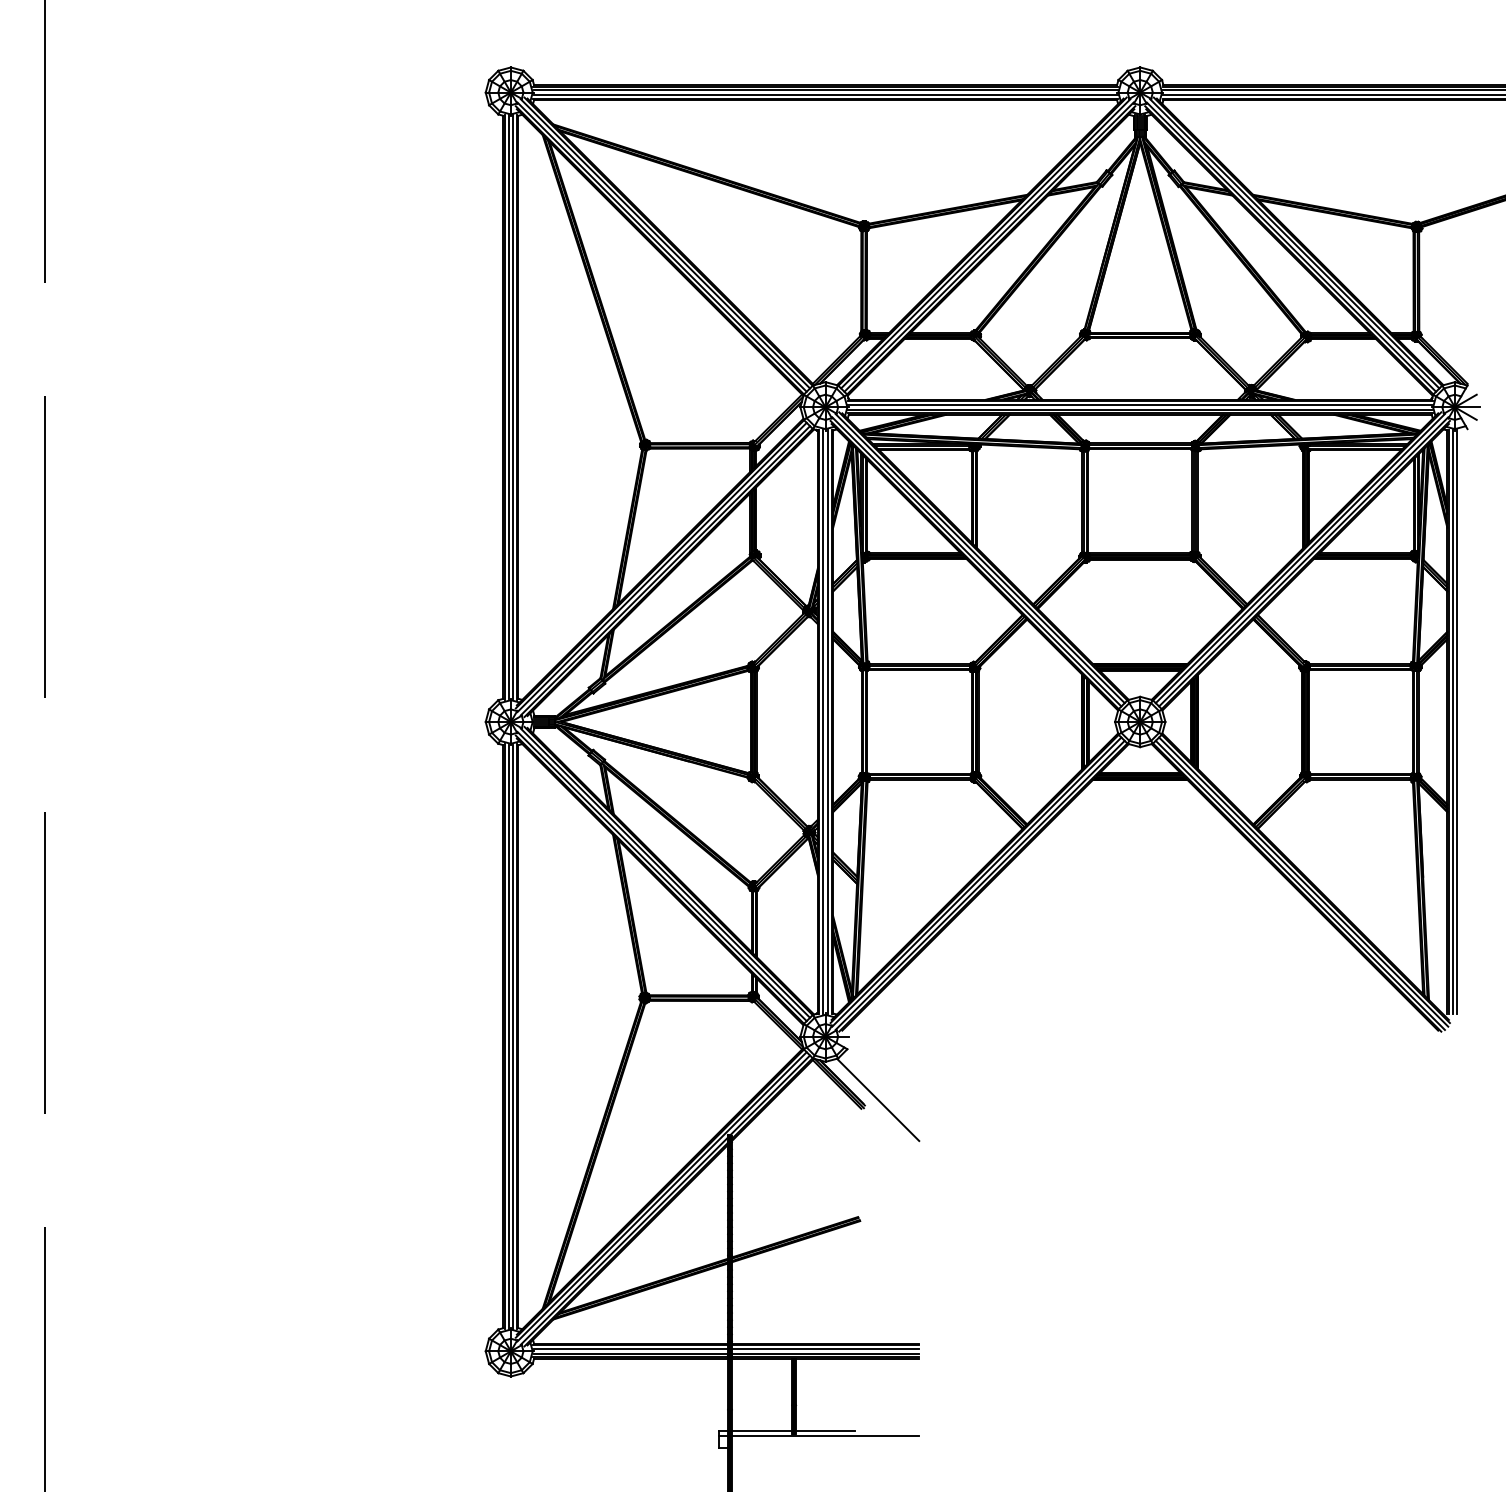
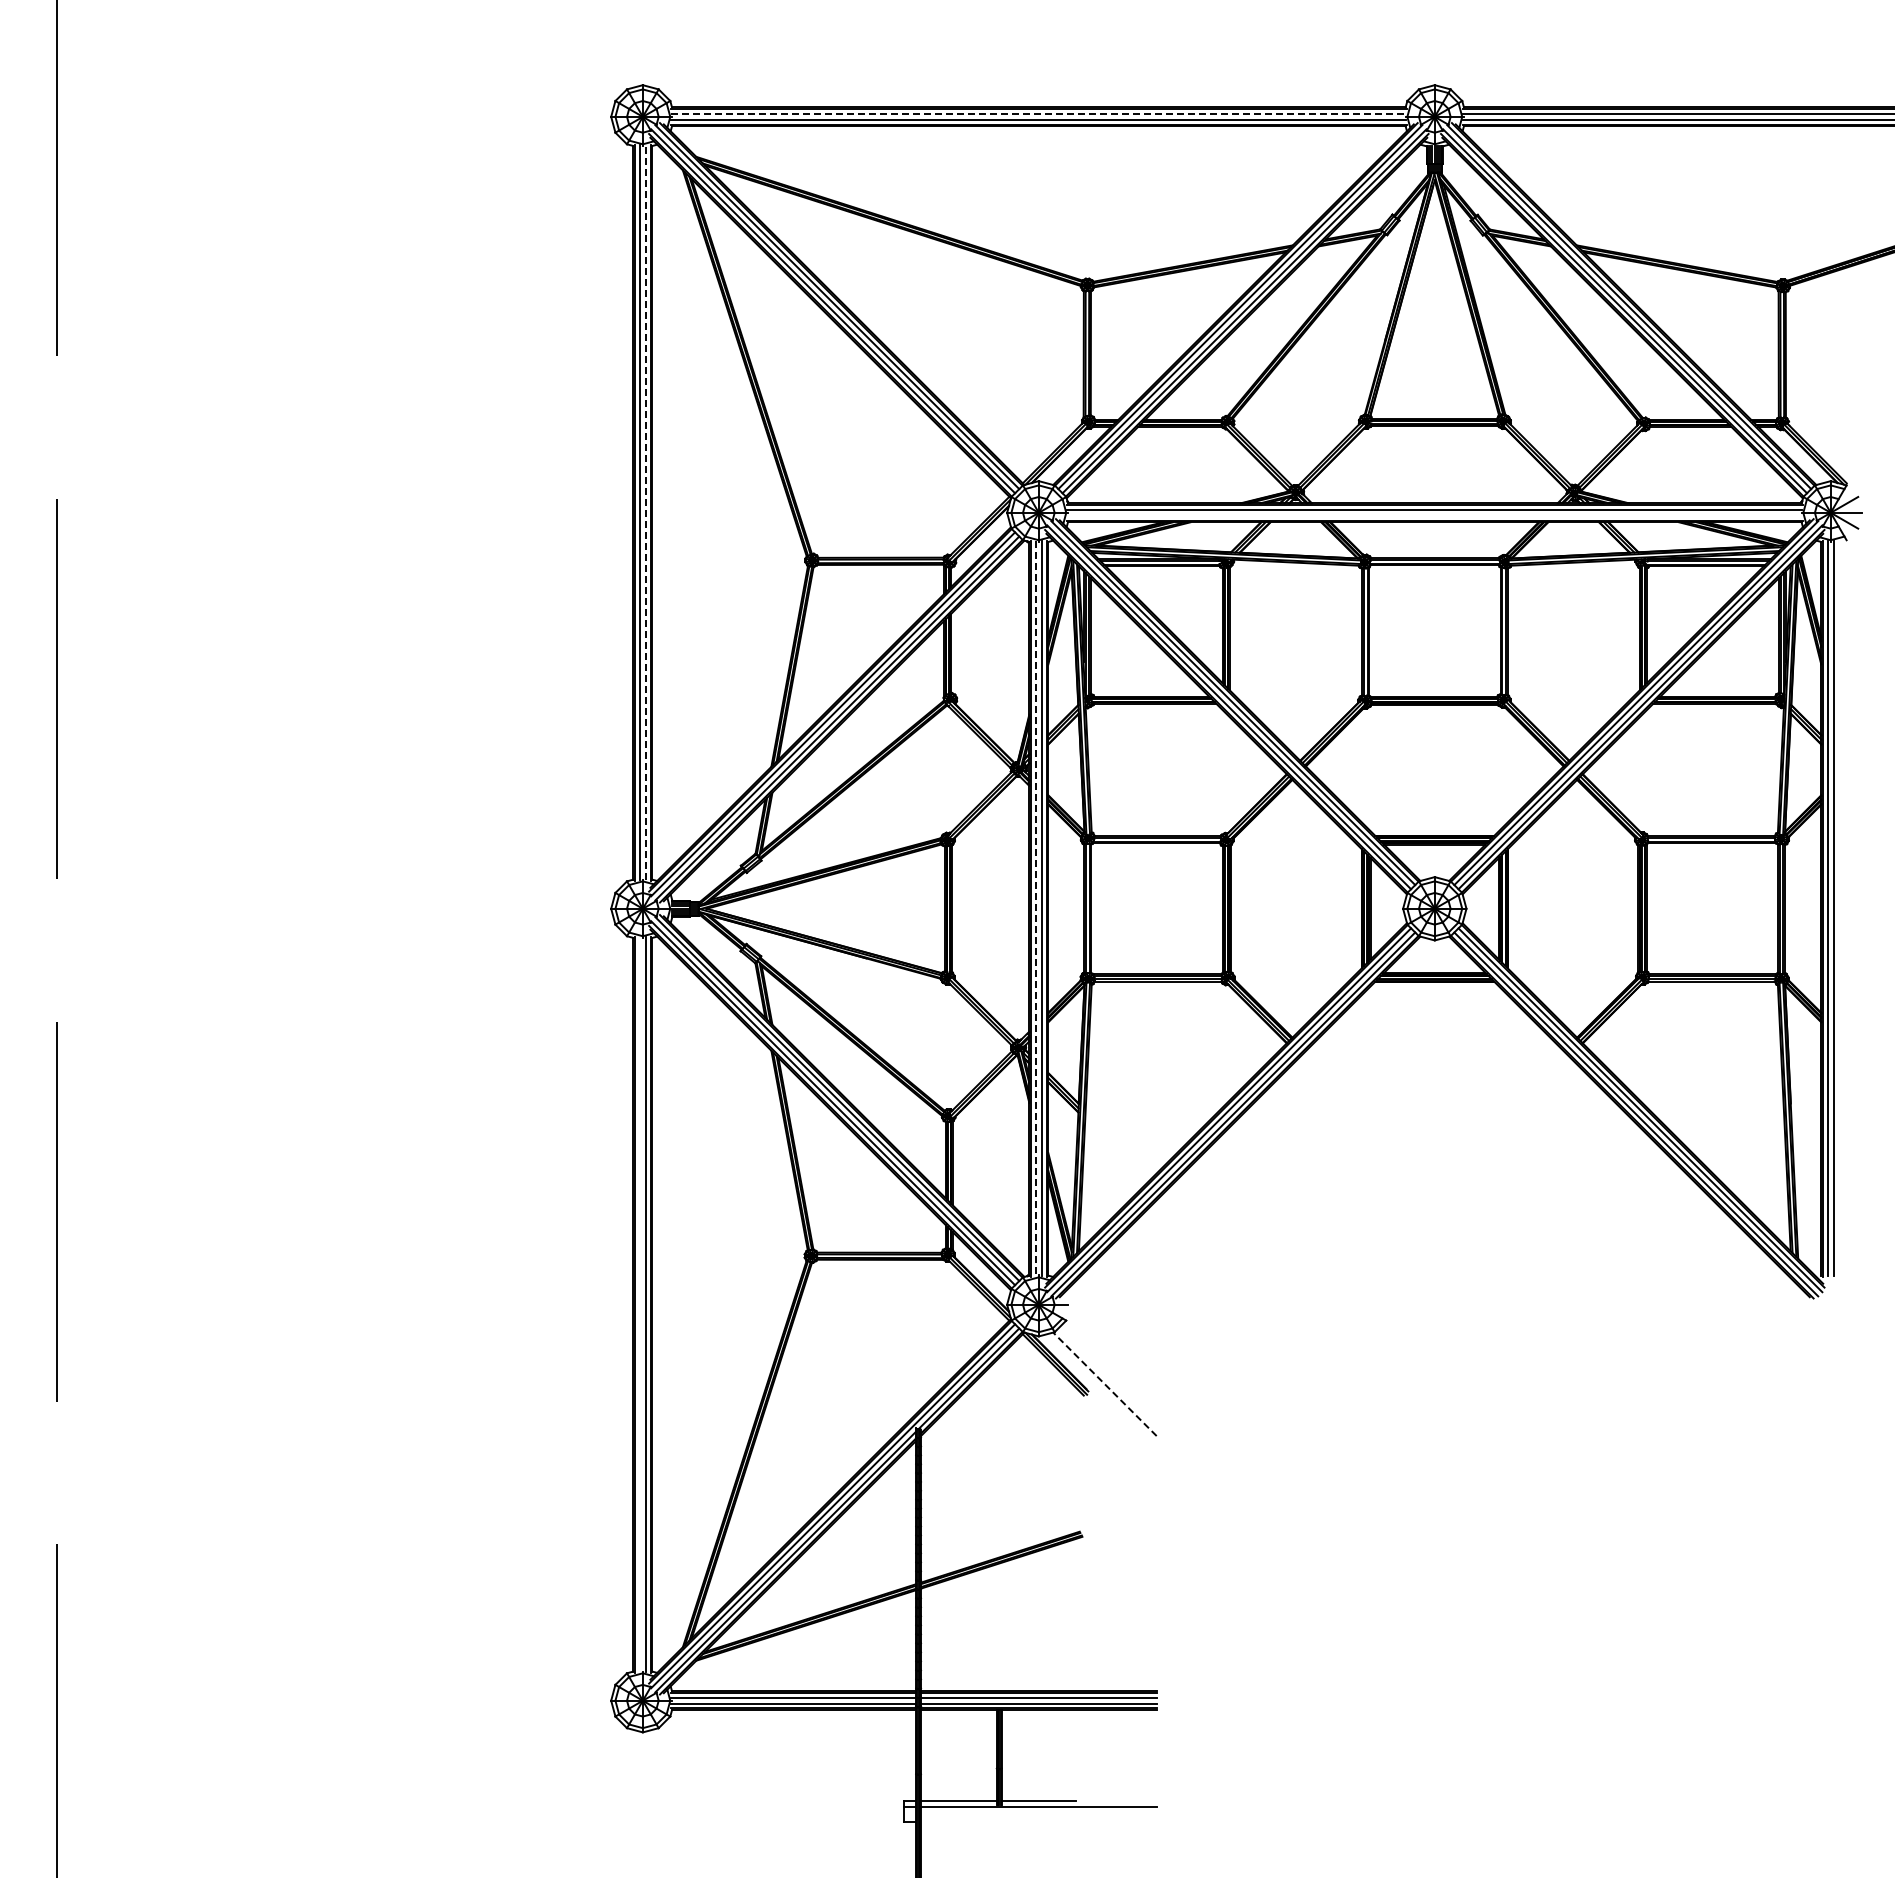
line: (825, 89) -> (1038, 113), solid -> dashed
line: (513, 407) -> (645, 512), solid -> dashed
line: (1140, 409) -> (1434, 515), removed
line: (822, 722) -> (1035, 909), solid -> dashed
line: (508, 1036) -> (639, 1304), removed
line: (877, 1099) -> (1104, 1383), solid -> dashed

